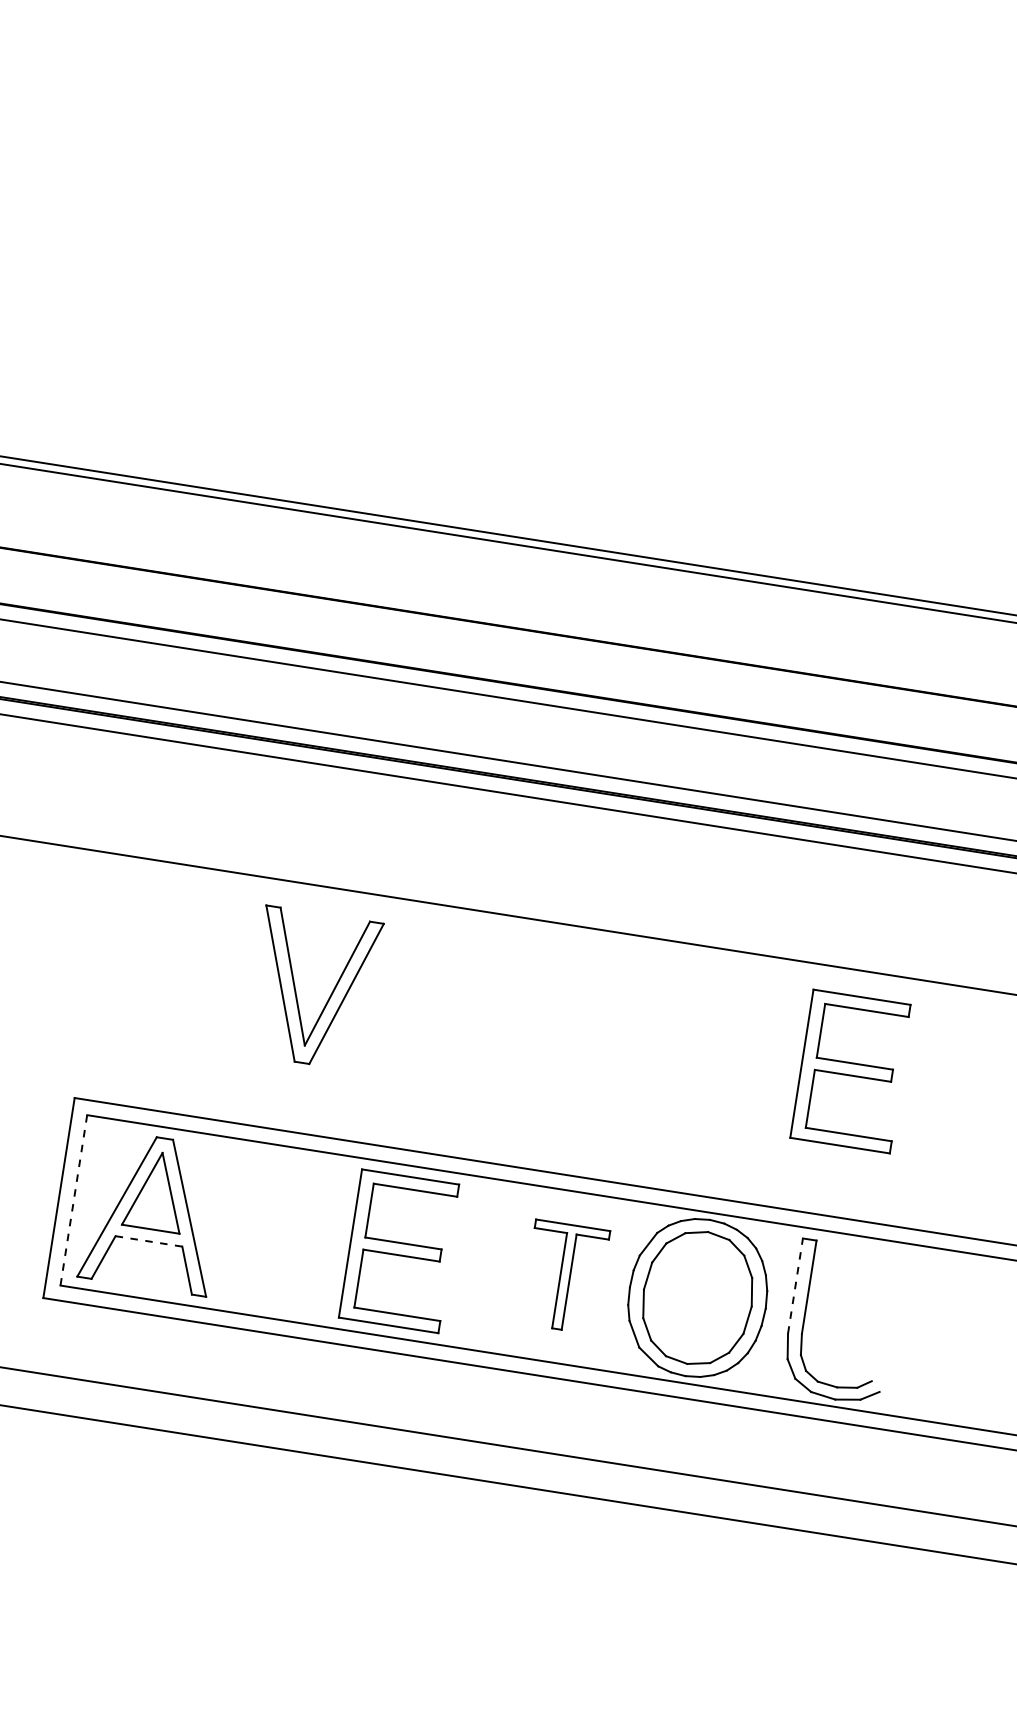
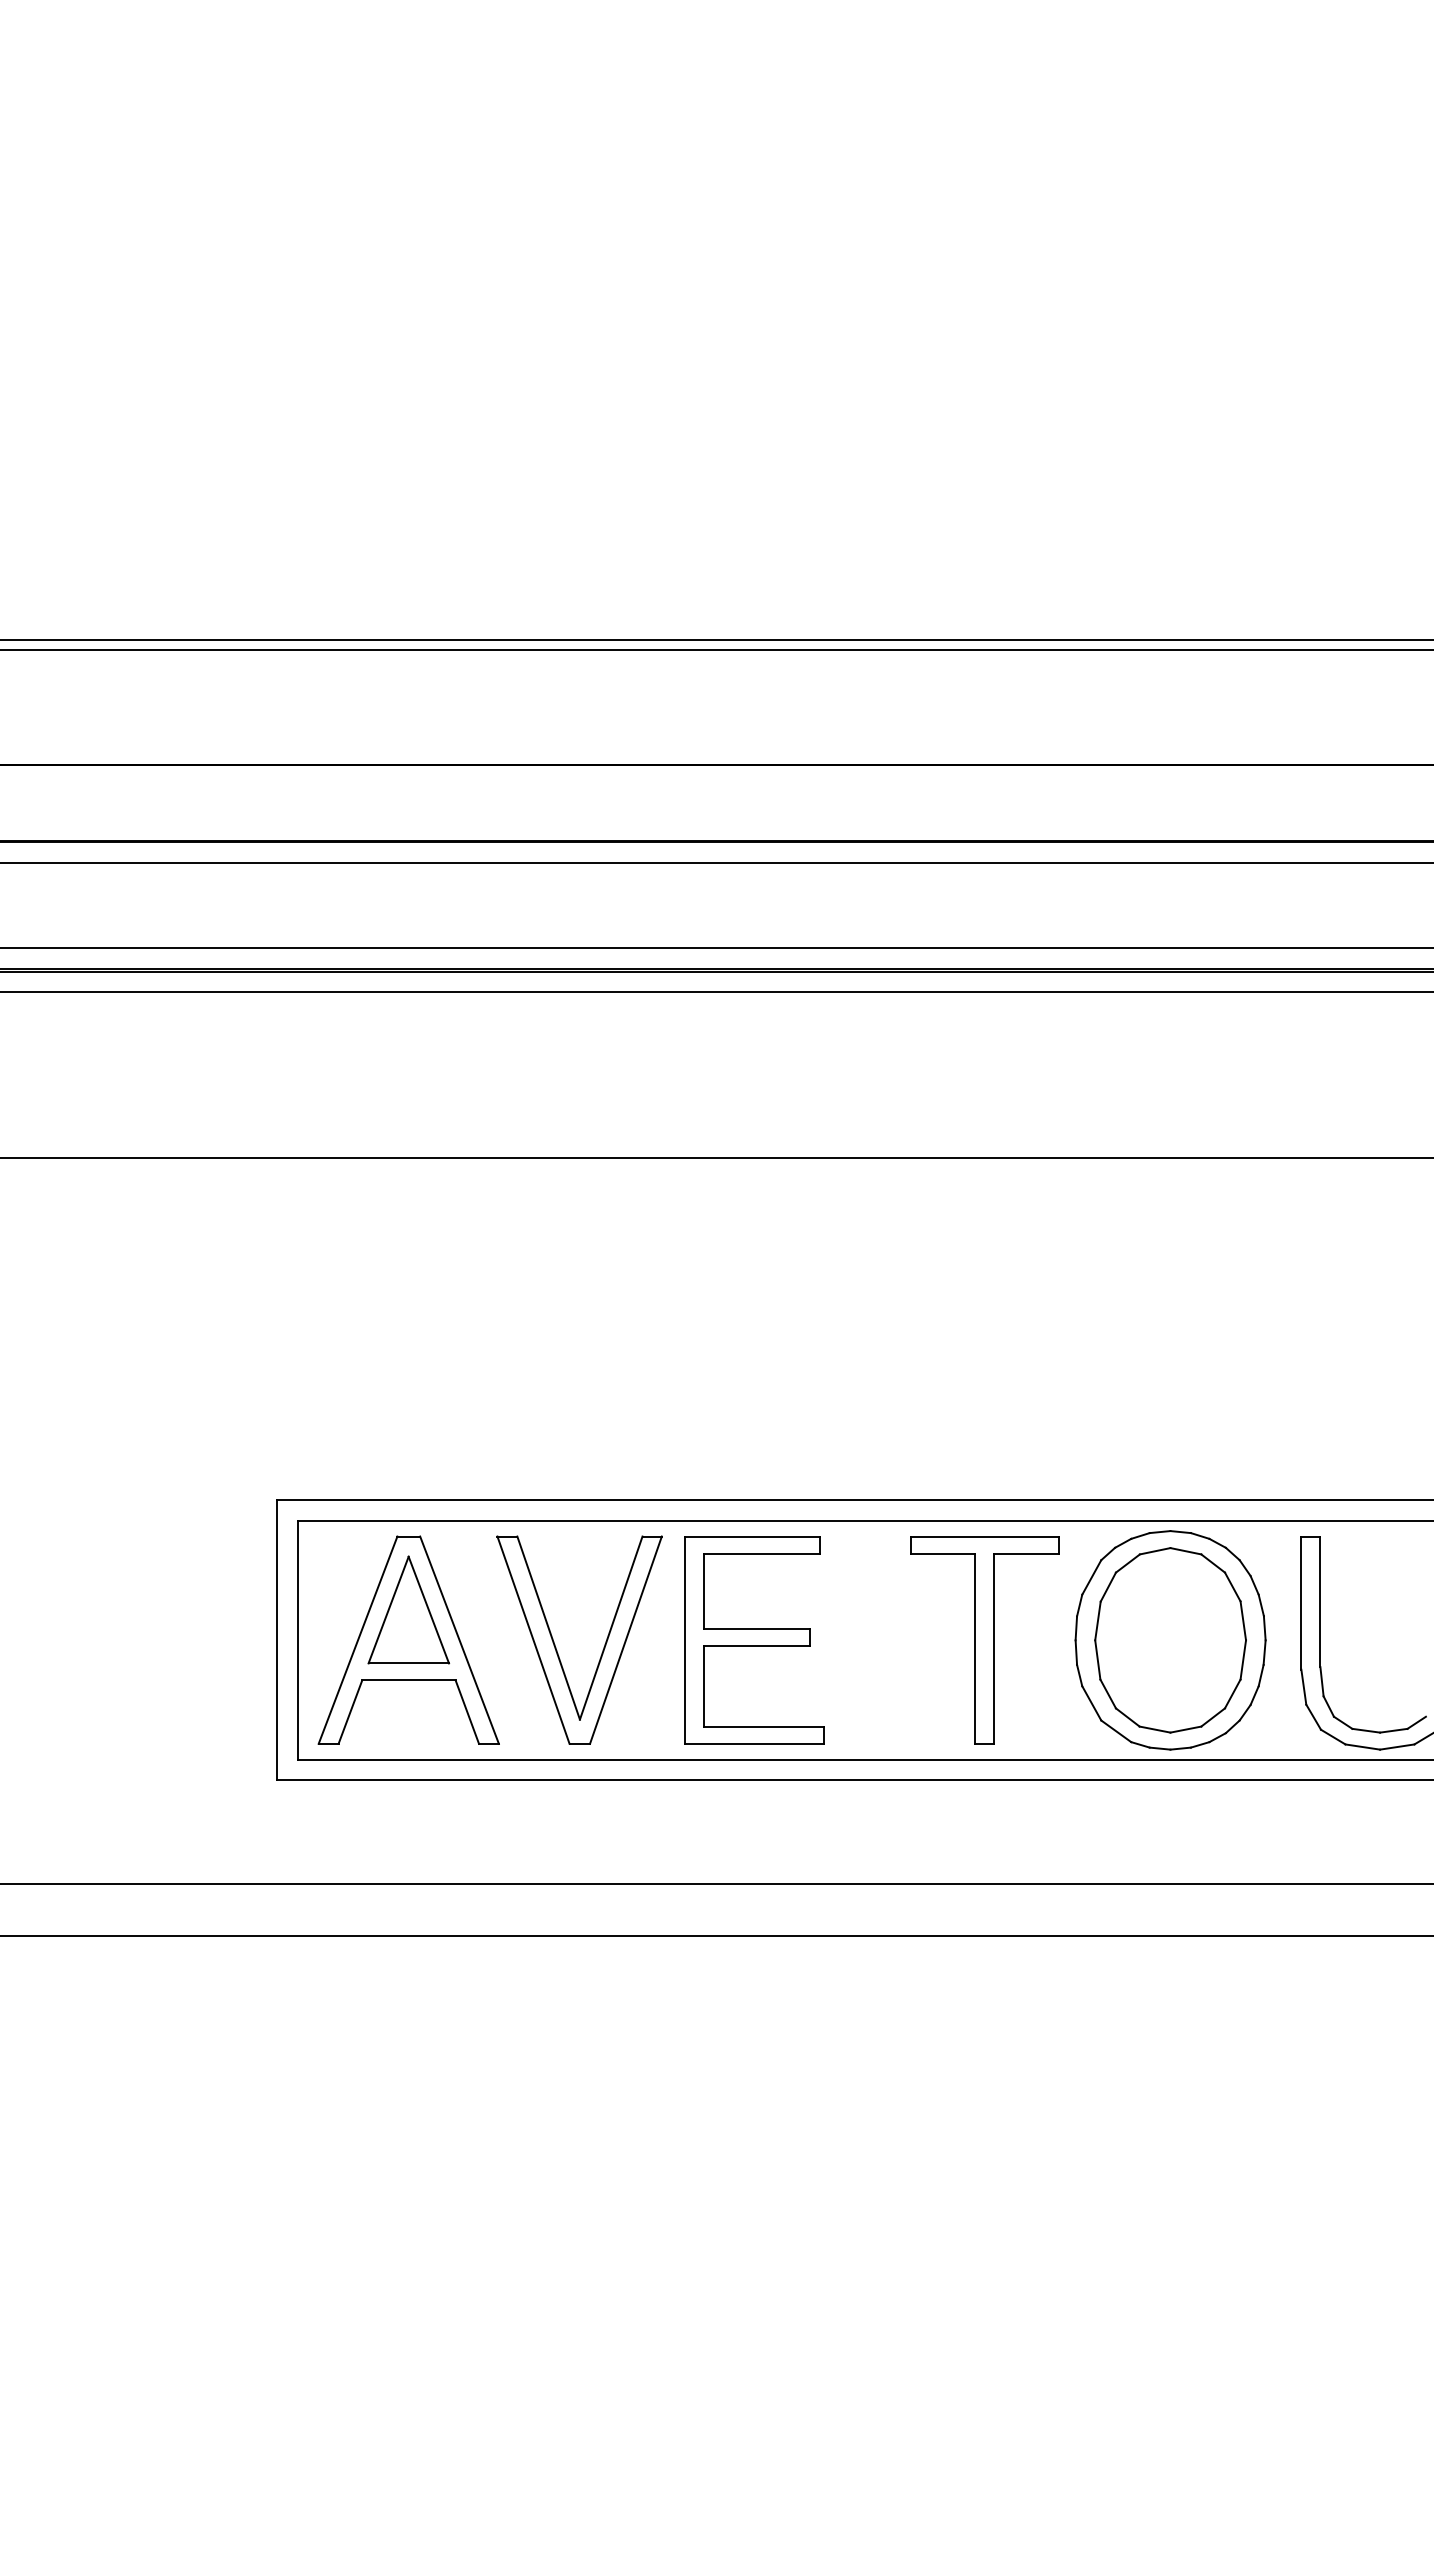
part: (296, 991) -> (556, 1647), moved
part: (851, 1071) -> (1332, 1298), removed
line: (73, 1200) -> (297, 1640), dashed -> solid
line: (148, 1241) -> (408, 1680), dashed -> solid
part: (564, 1277) -> (984, 1640), size x1.43
line: (795, 1286) -> (1301, 1603), dashed -> solid

